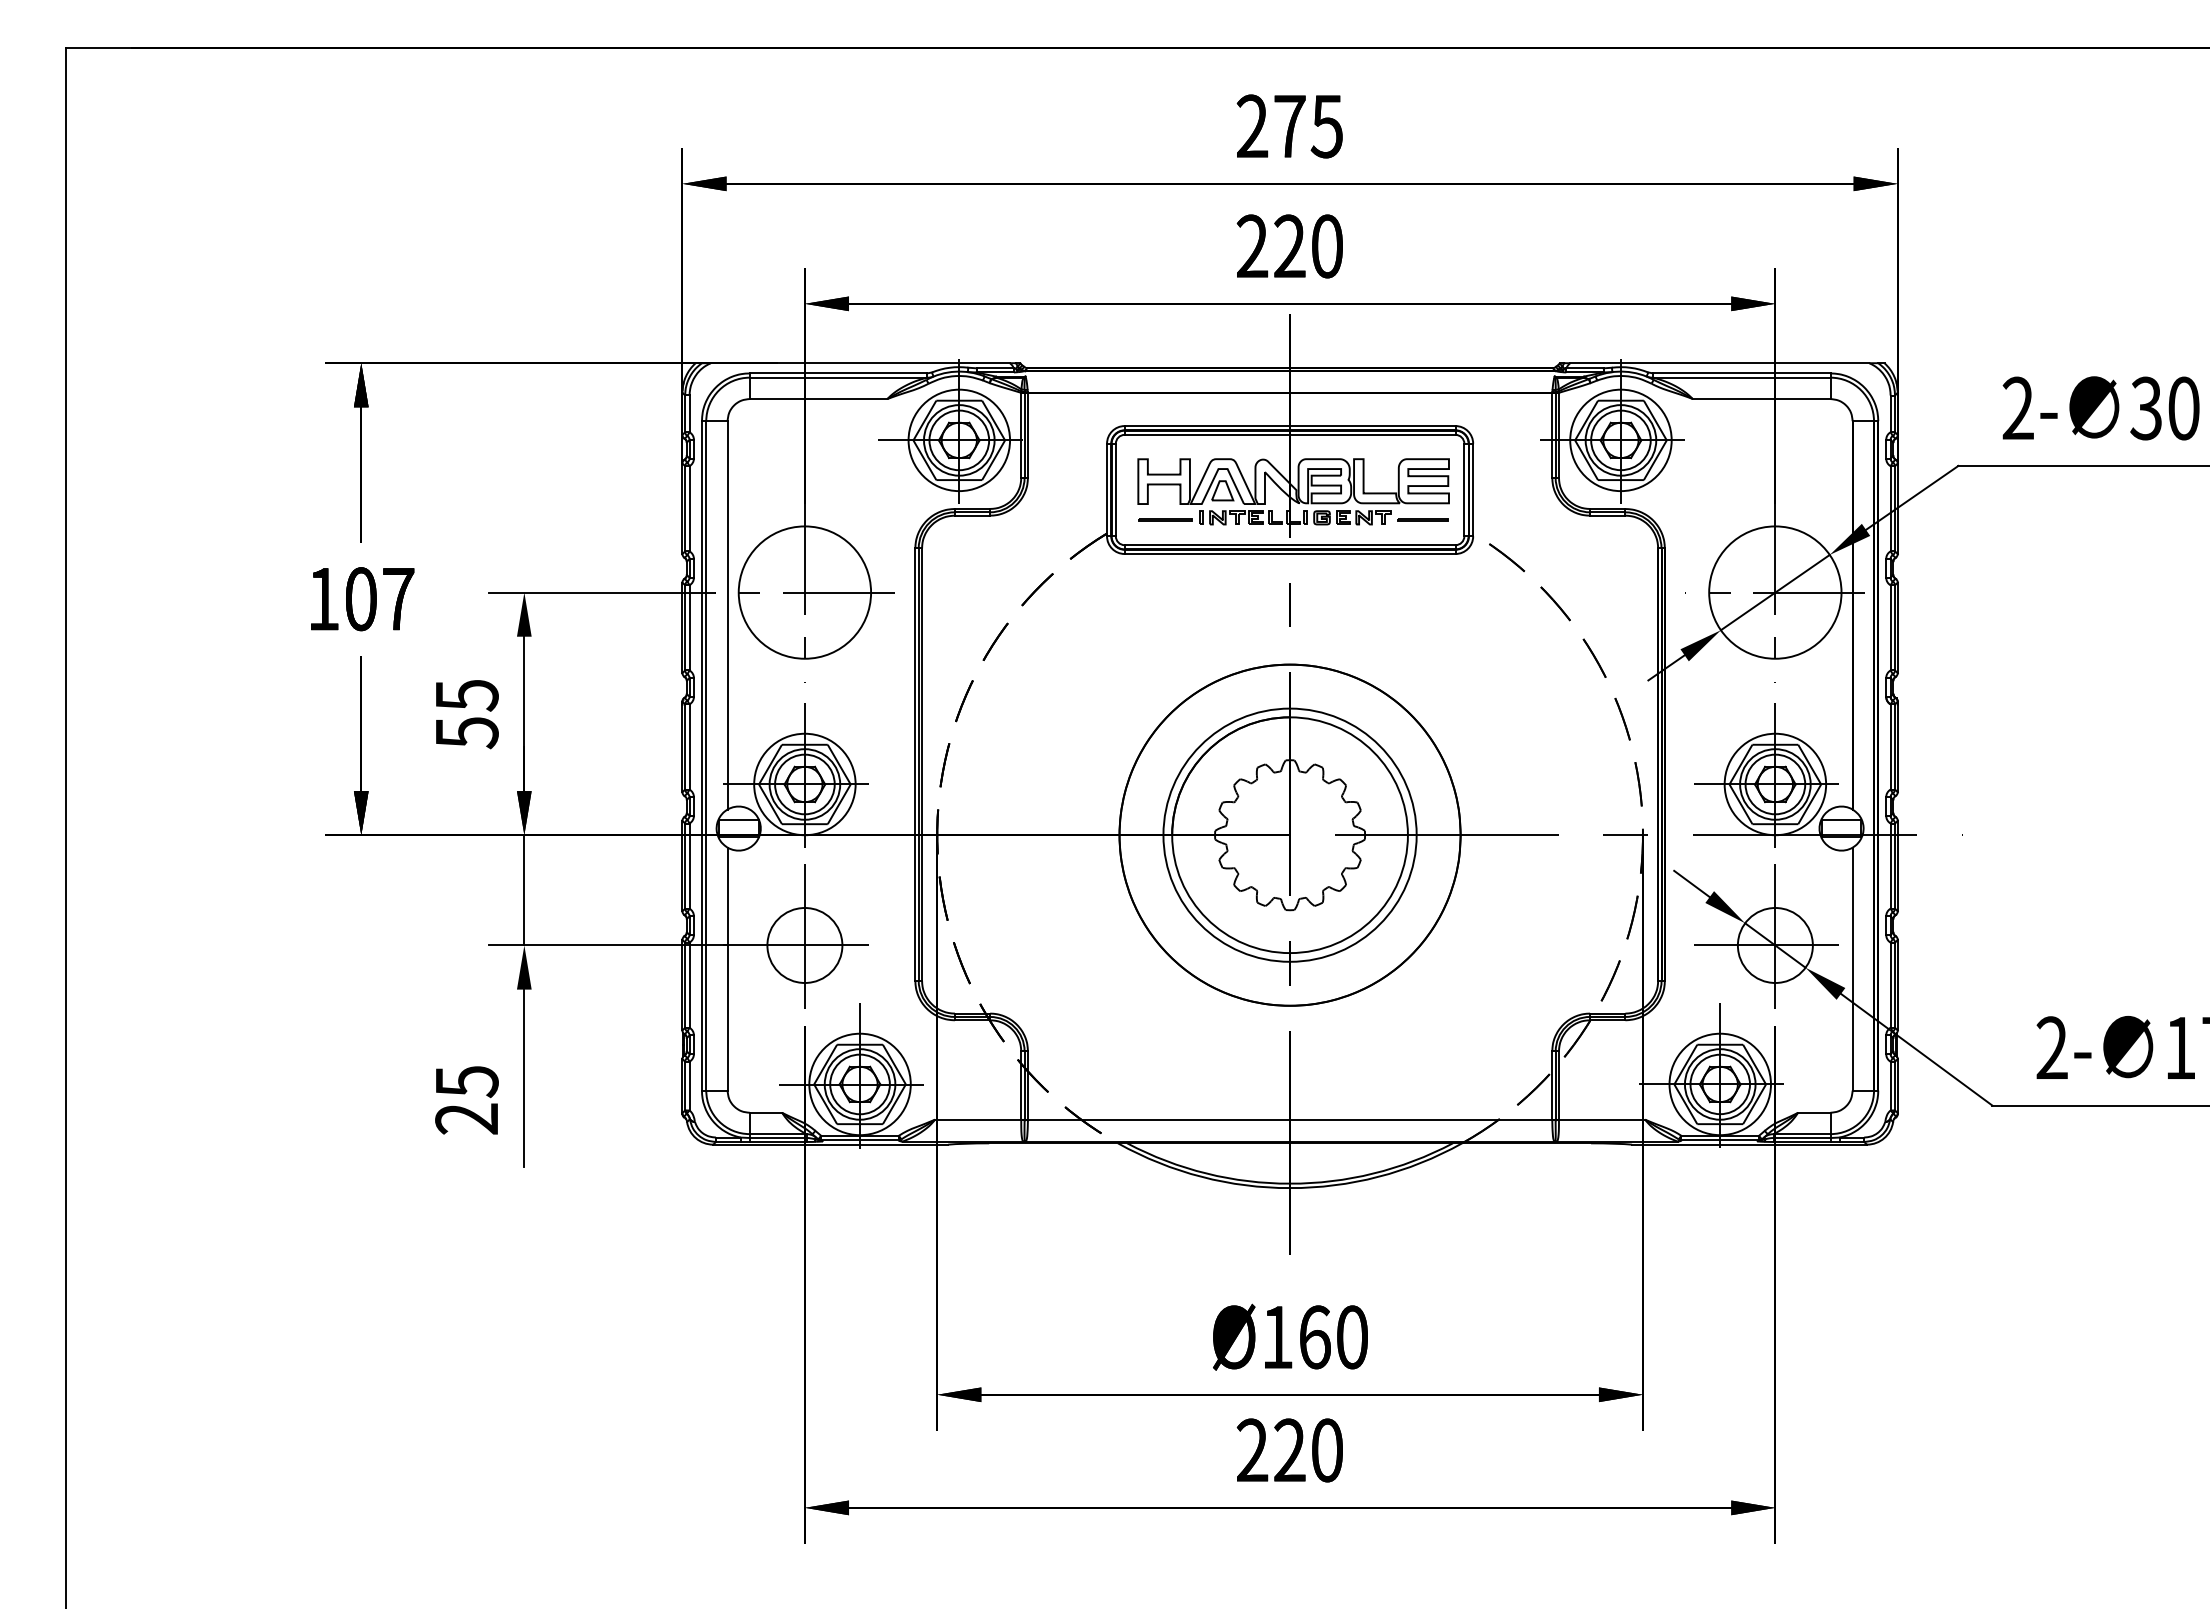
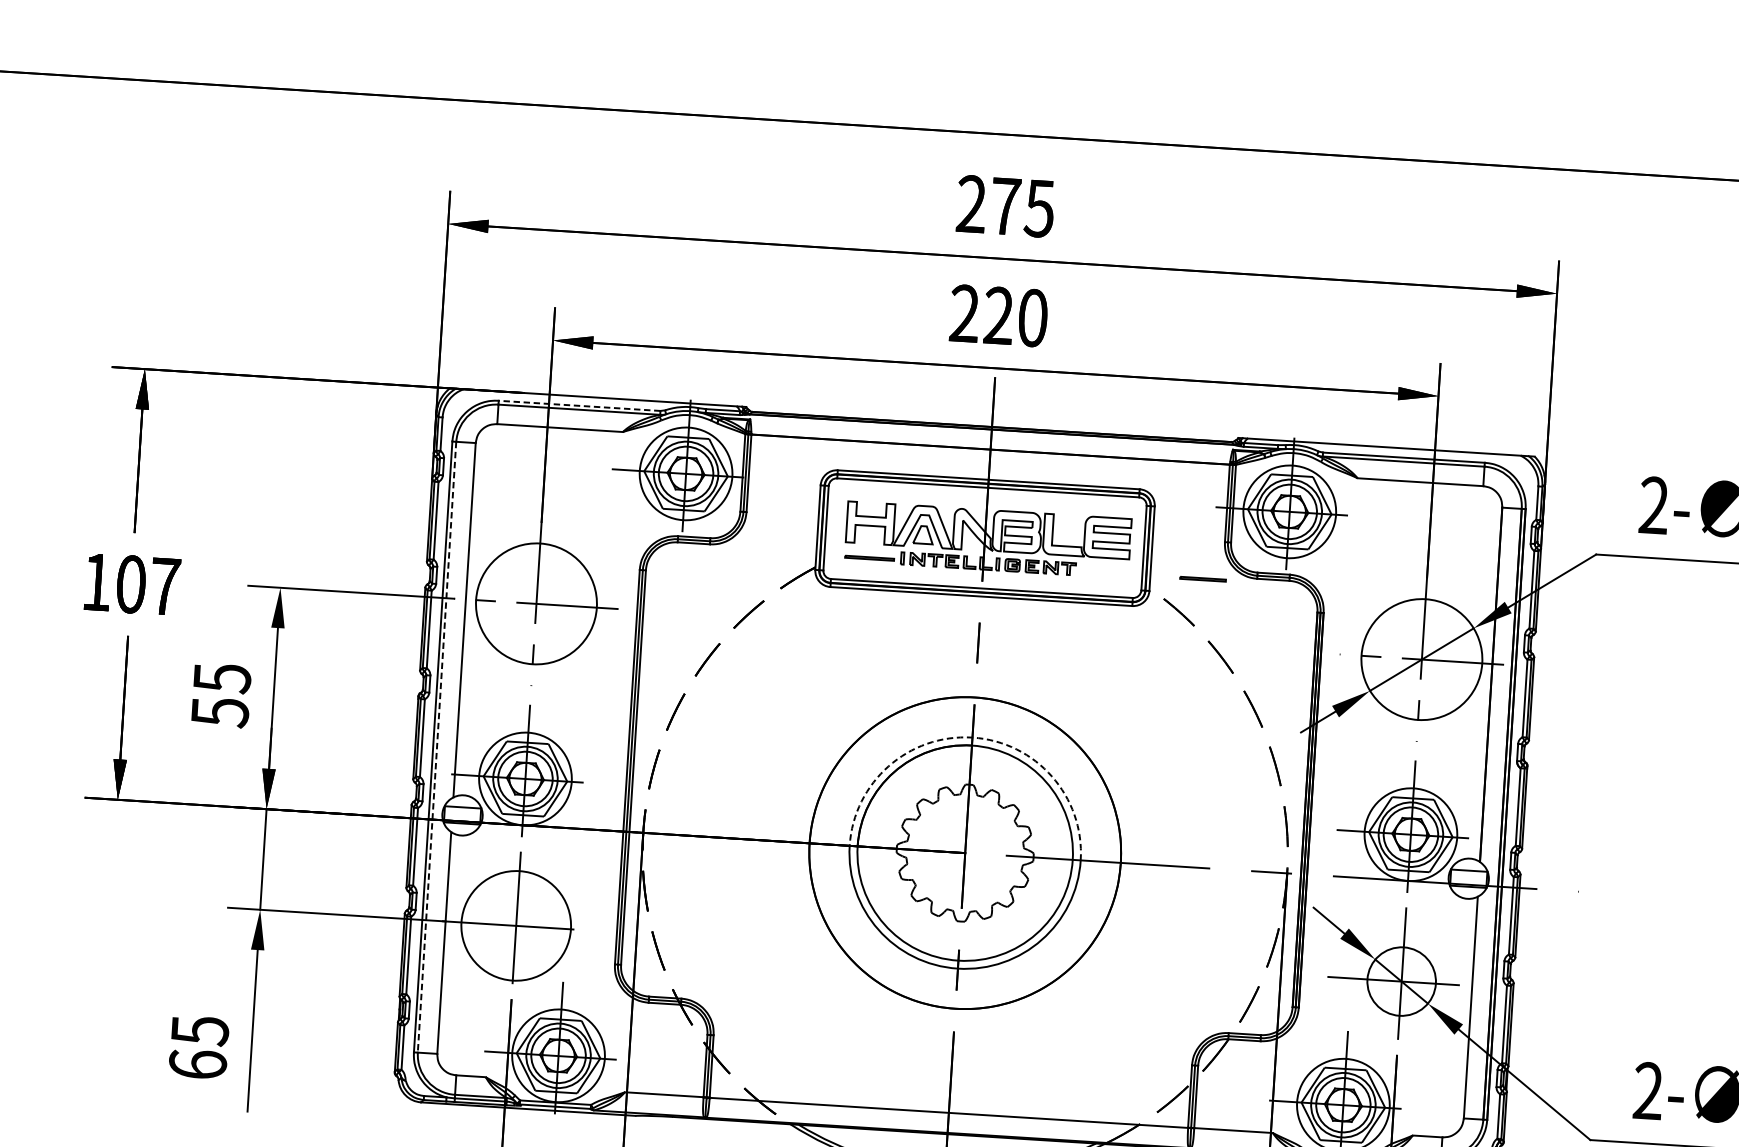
line: (838, 373) -> (579, 405), solid -> dashed
line: (1422, 519) -> (1202, 578), moved
arc: (1290, 708) -> (972, 737), solid -> dashed
line: (706, 755) -> (437, 746), solid -> dashed
circle: (804, 945) -> (515, 925), size x1.6
text: (466, 1118) -> (197, 1064), 25 -> 65

